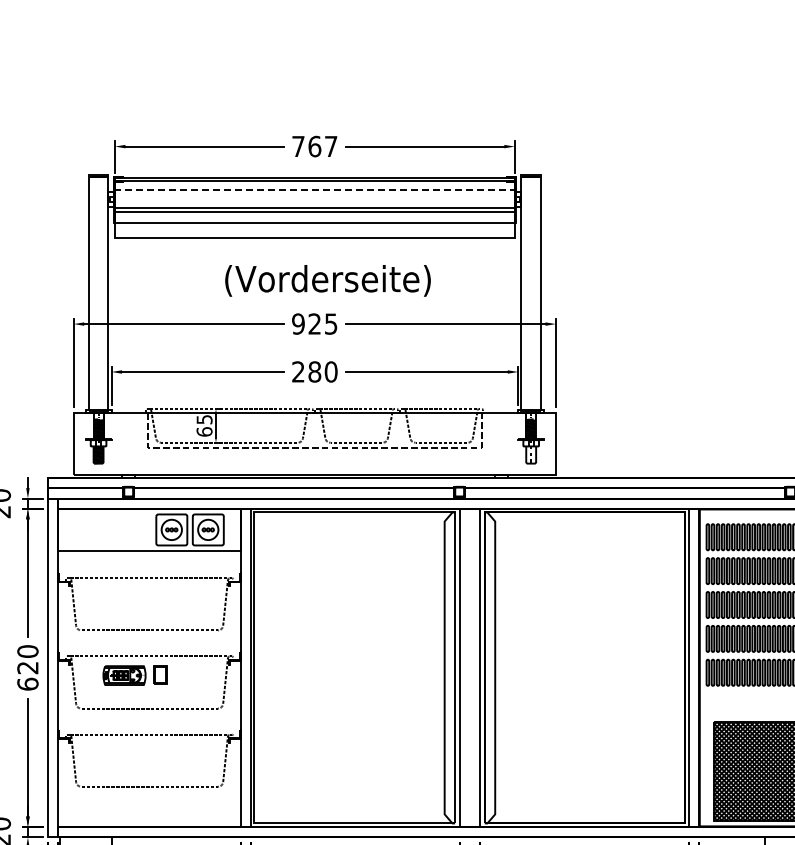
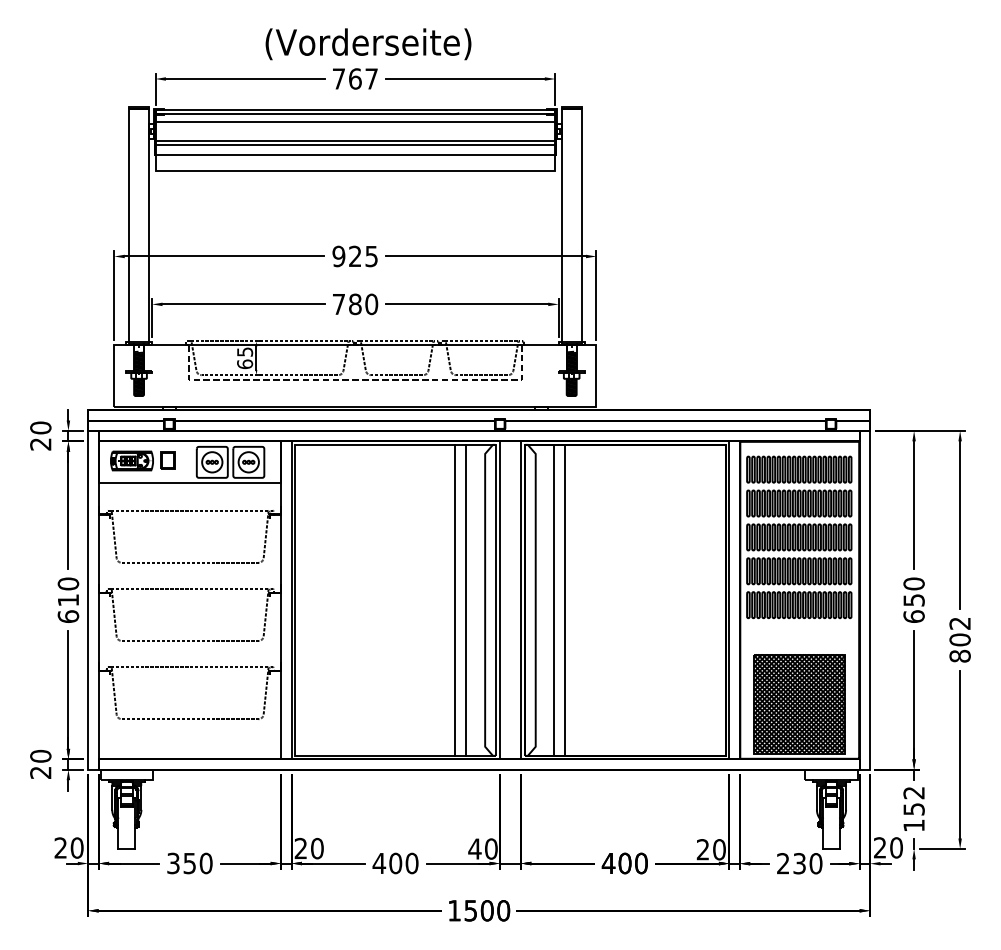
line: (315, 190) -> (355, 122), dashed -> solid
text: (328, 281) -> (368, 44), moved
text: (298, 371) -> (338, 303), 280 -> 780
hatch: (531, 455) -> (571, 387), added
line: (415, 667) -> (455, 599), added
line: (426, 667) -> (466, 599), added
line: (514, 667) -> (554, 599), added
line: (525, 667) -> (565, 599), added
text: (27, 668) -> (67, 600), 620 -> 610
part: (135, 675) -> (142, 460), moved

